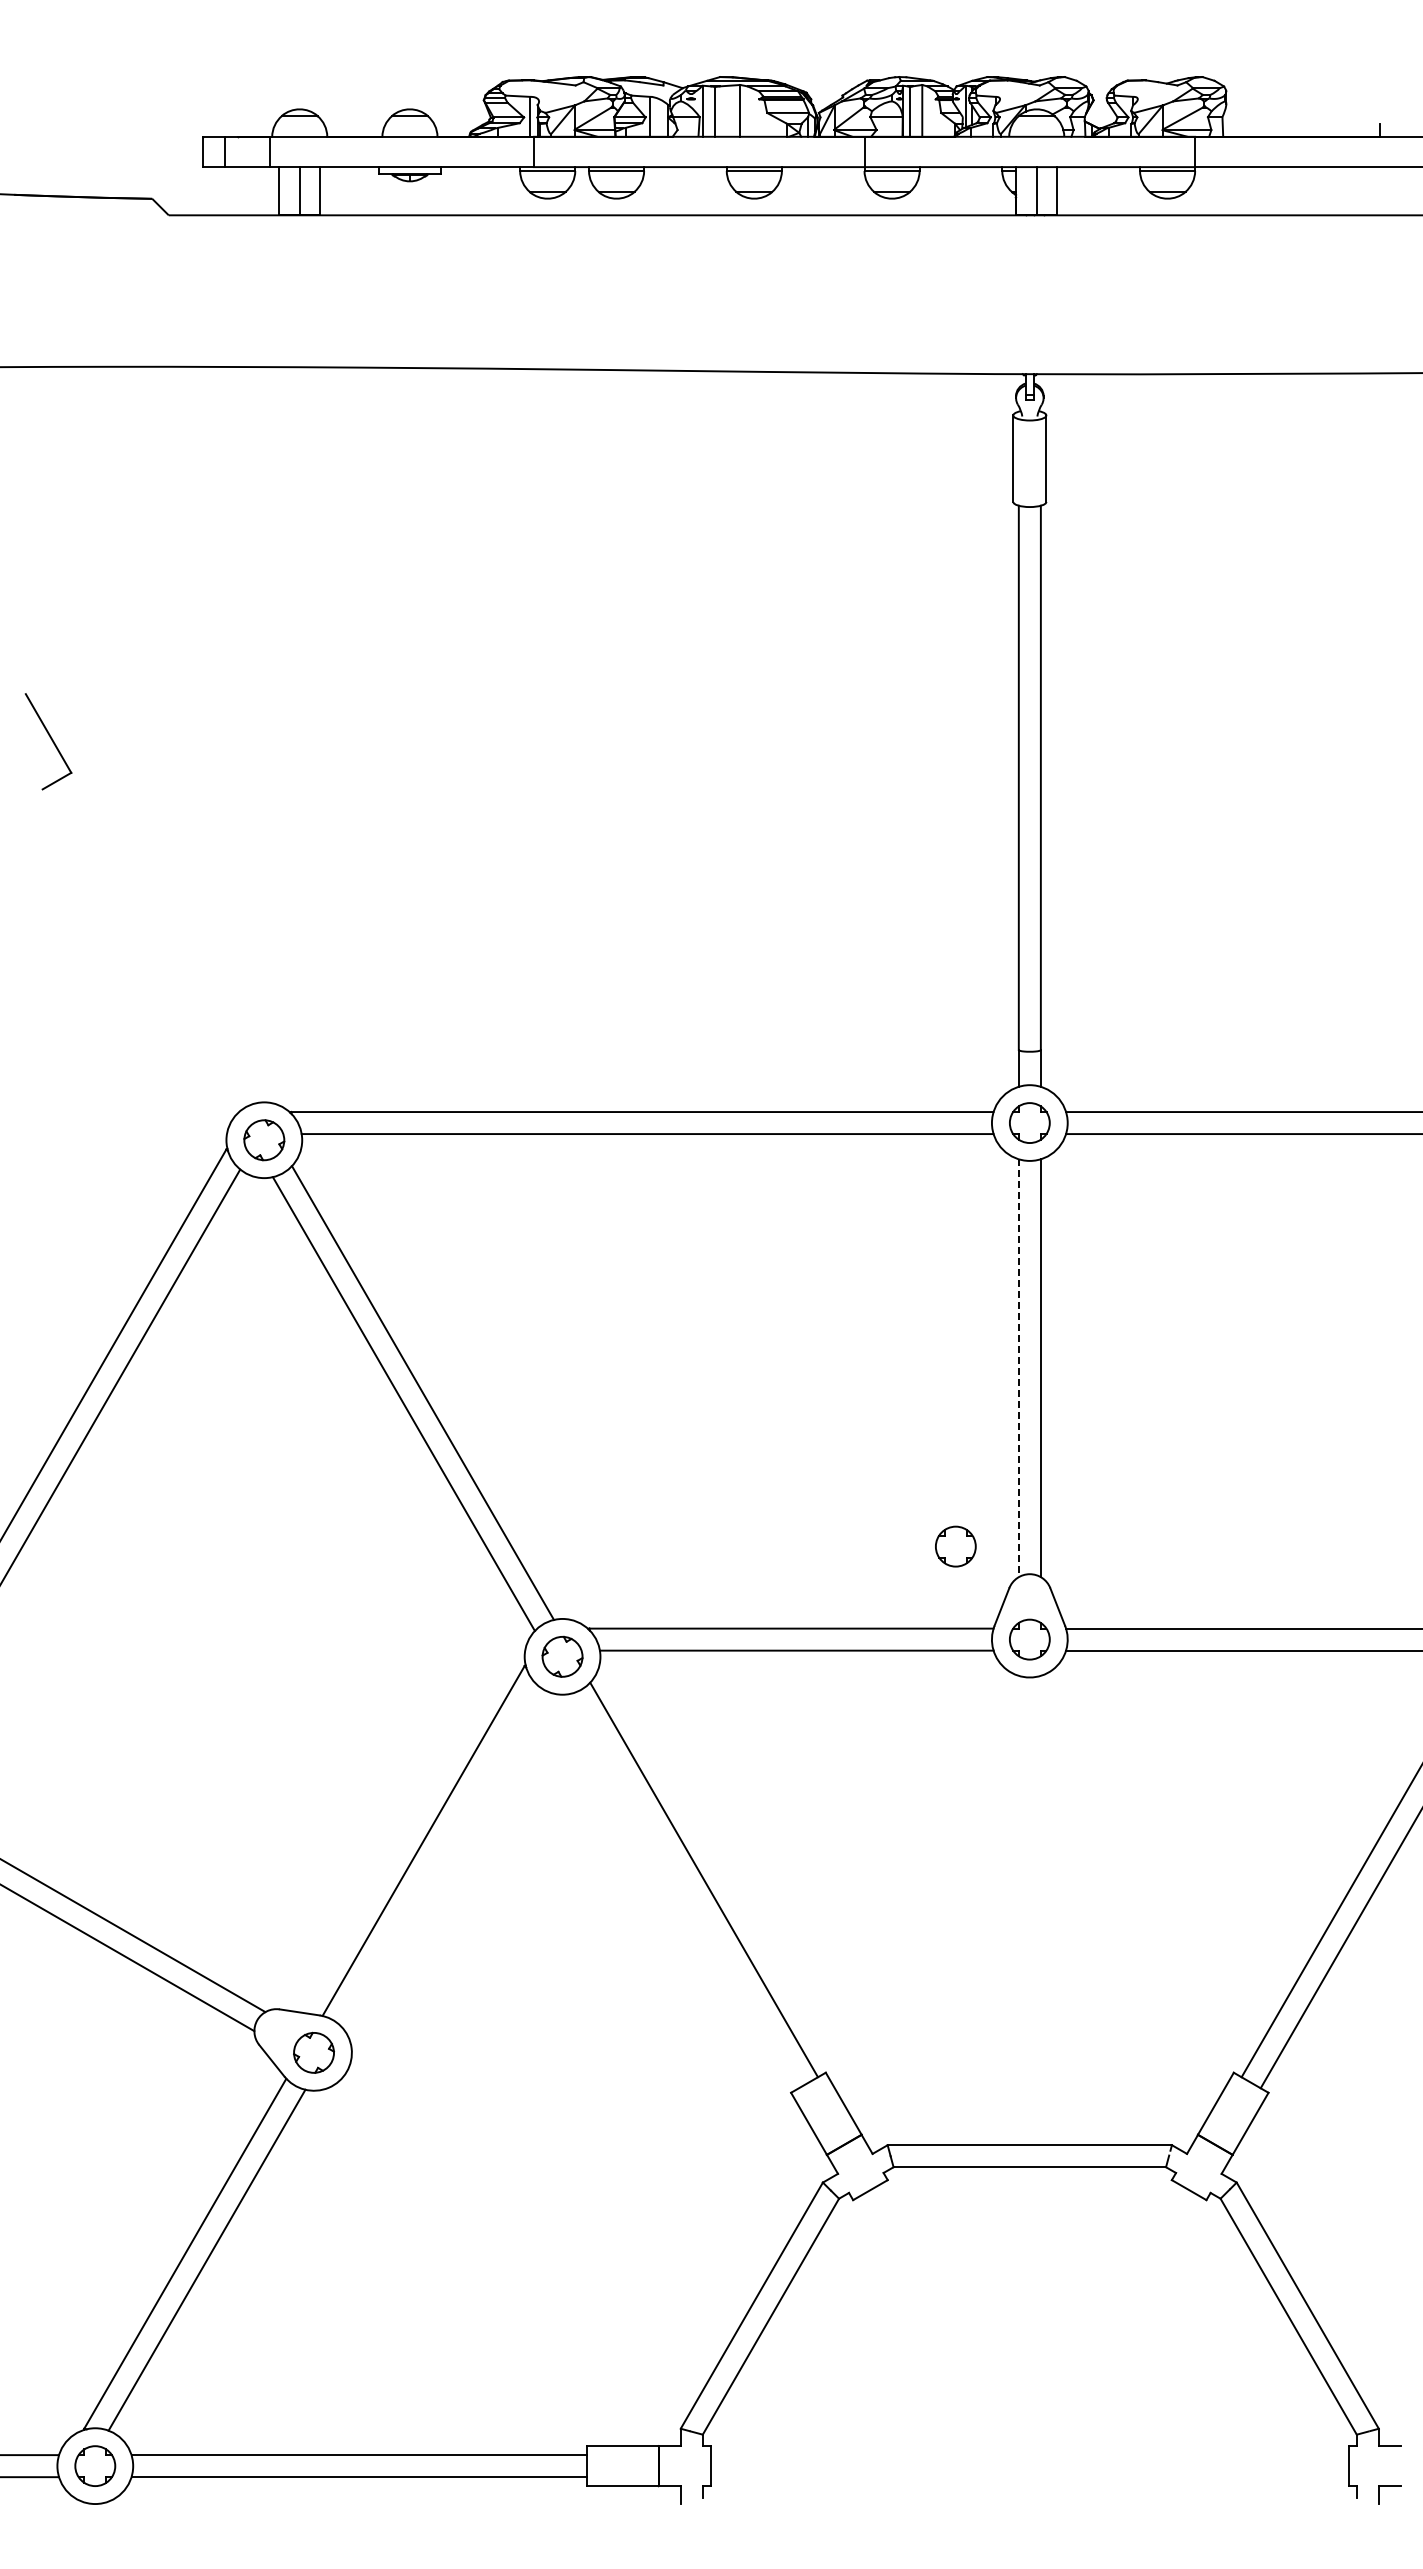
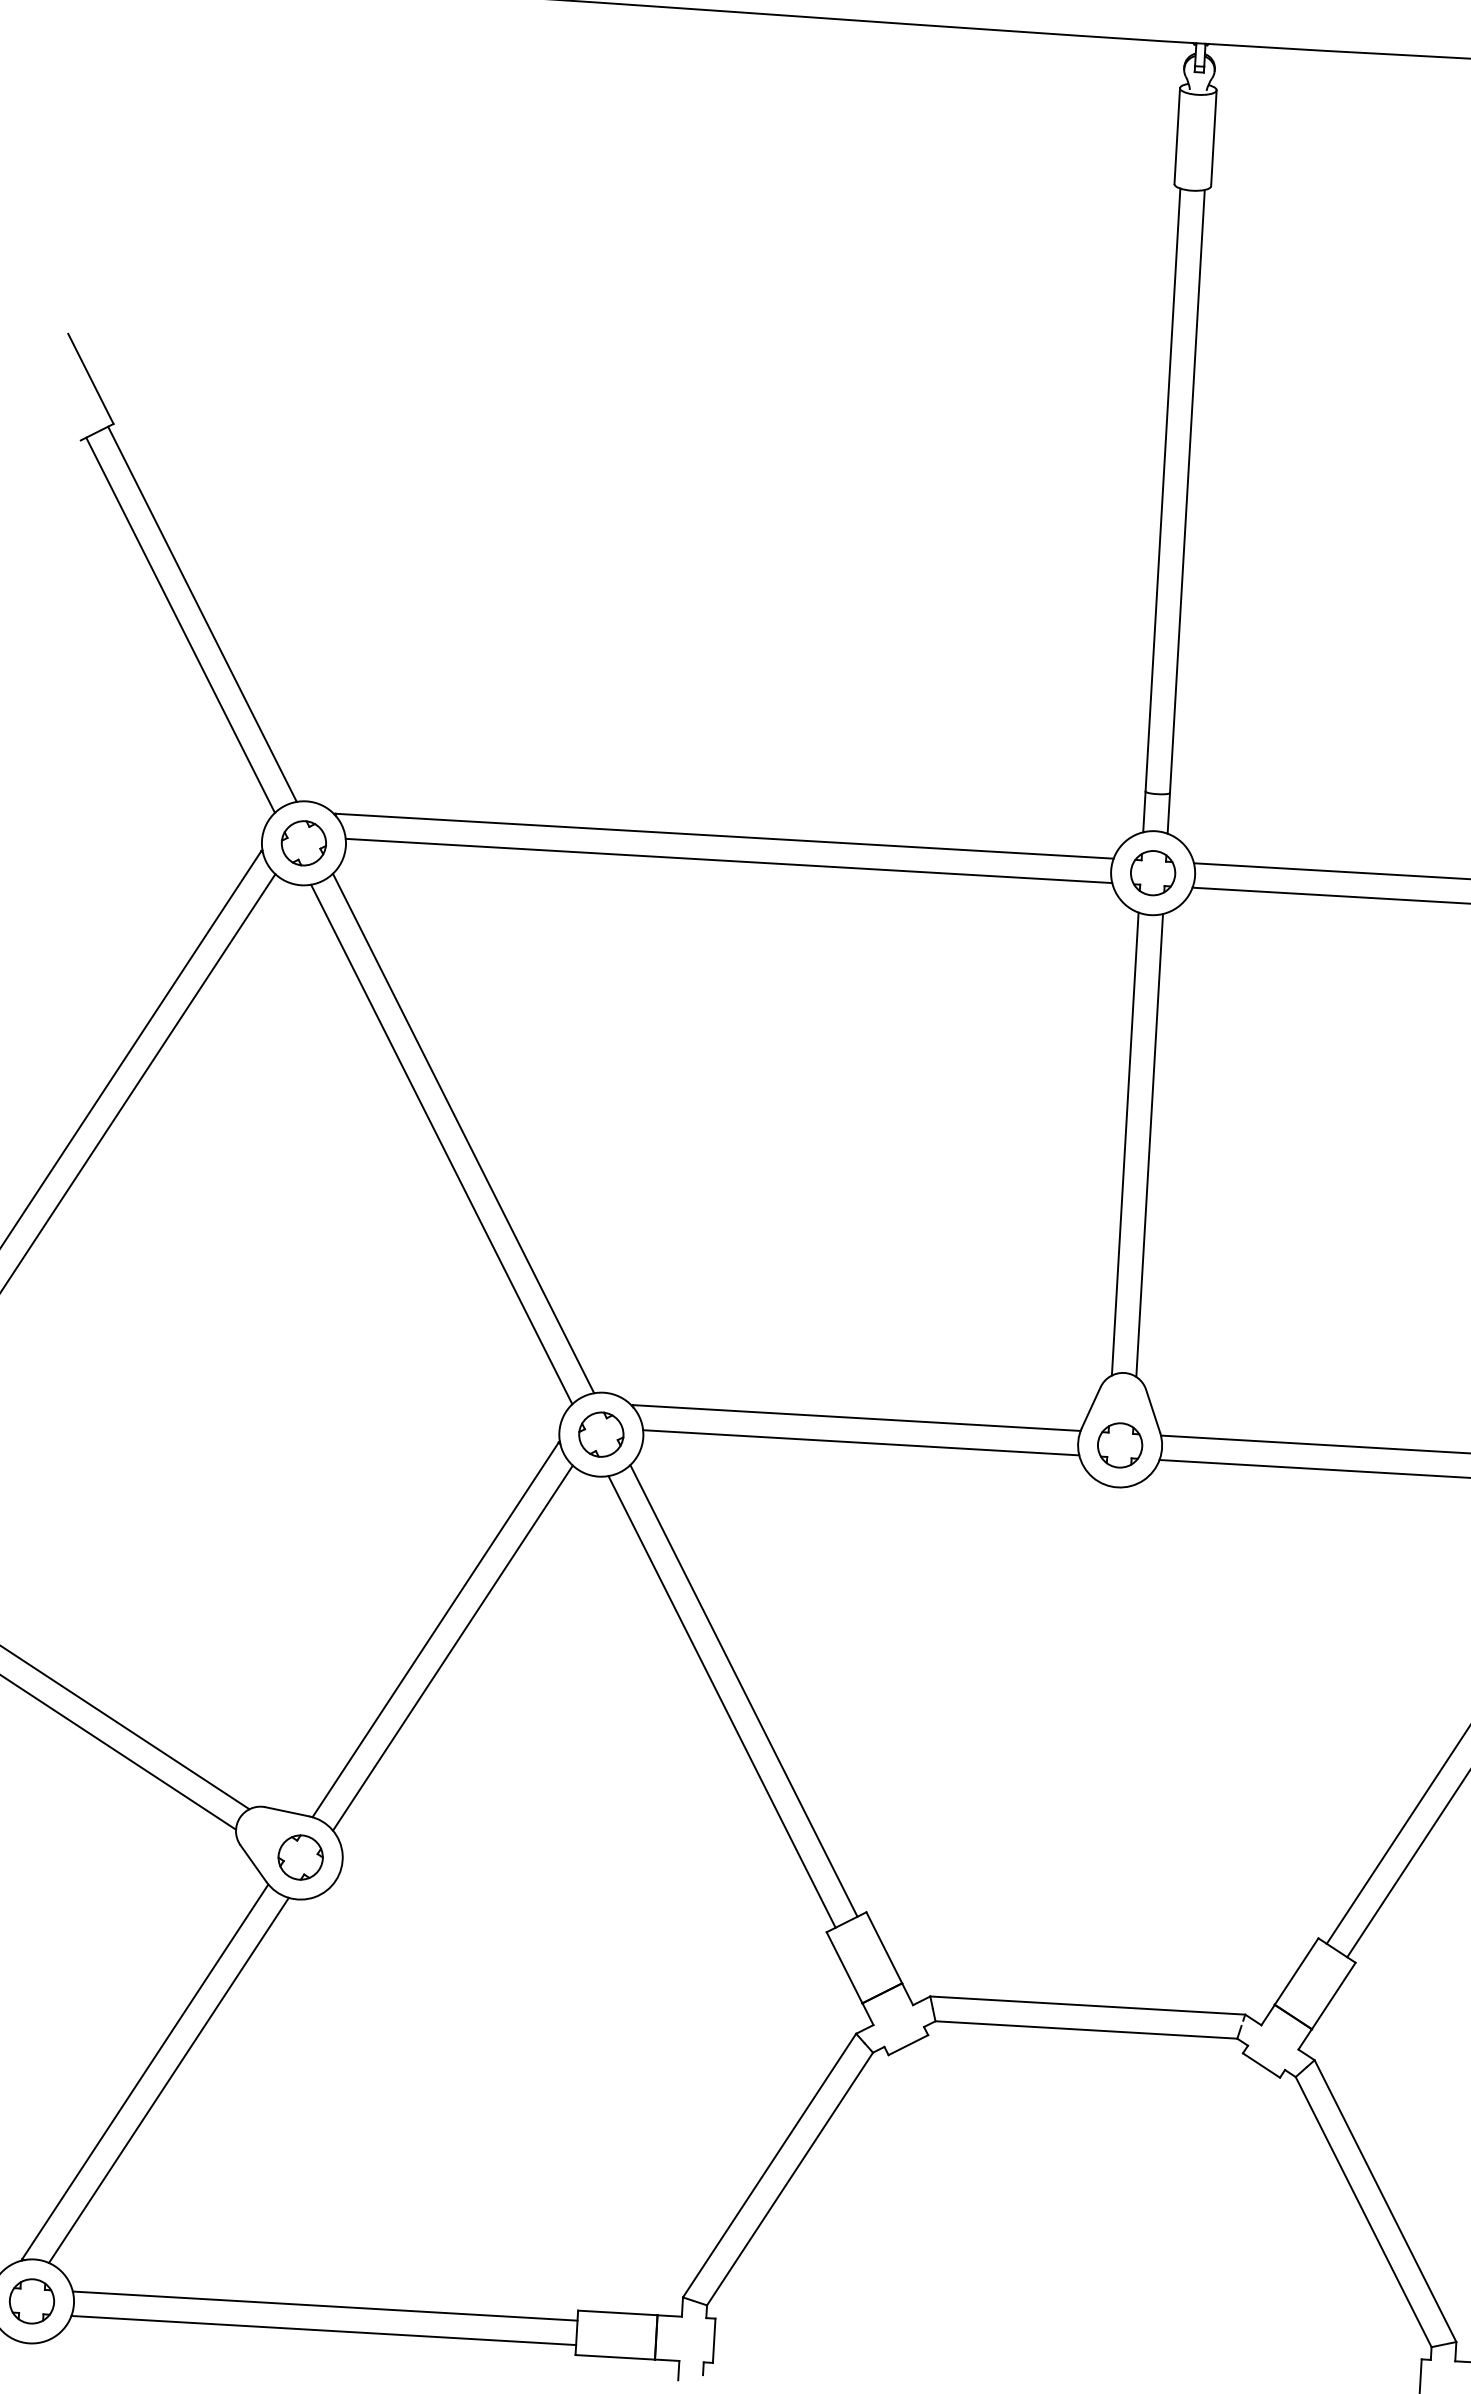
line: (160, 939) -> (201, 614), added
line: (141, 950) -> (179, 625), added
line: (1018, 1368) -> (1124, 1144), dashed -> solid
part: (955, 1546) -> (1043, 1337), removed
line: (439, 1856) -> (452, 1648), added
line: (684, 1890) -> (721, 1701), added

